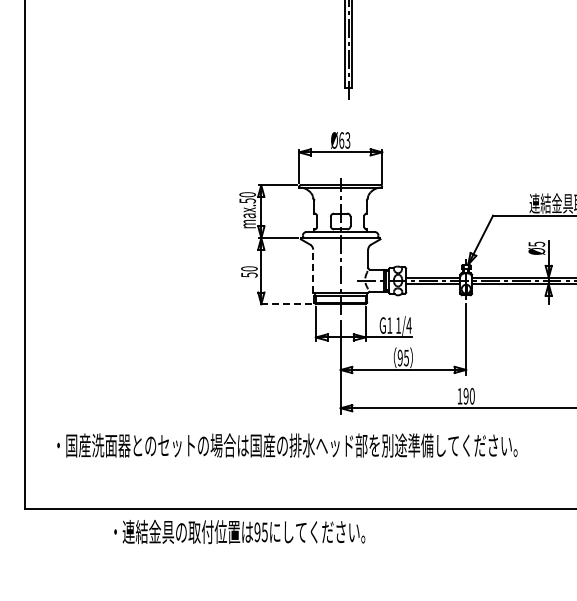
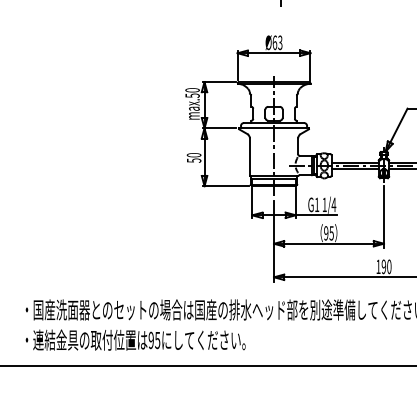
line: (313, 271) -> (250, 157), dashed -> solid
line: (284, 304) -> (224, 186), dashed -> solid
text: (239, 532) -> (135, 340), moved

